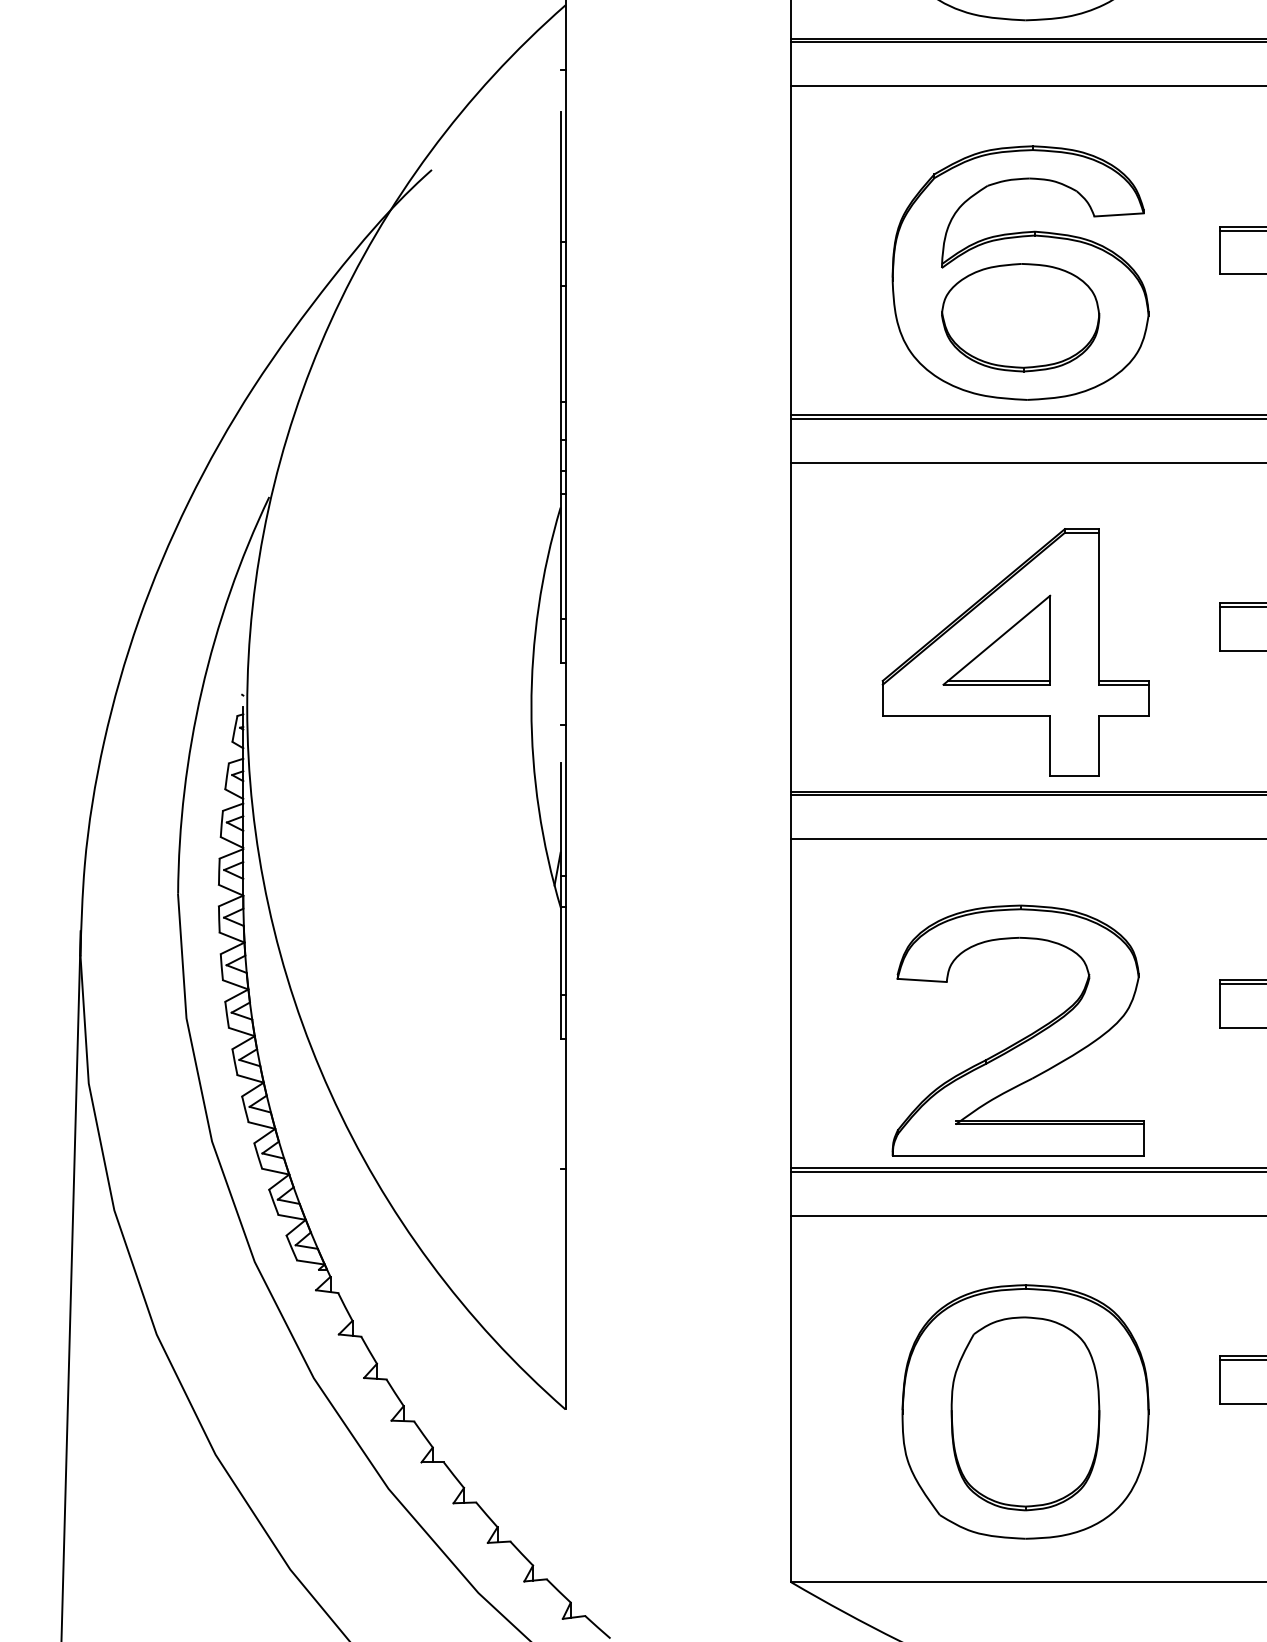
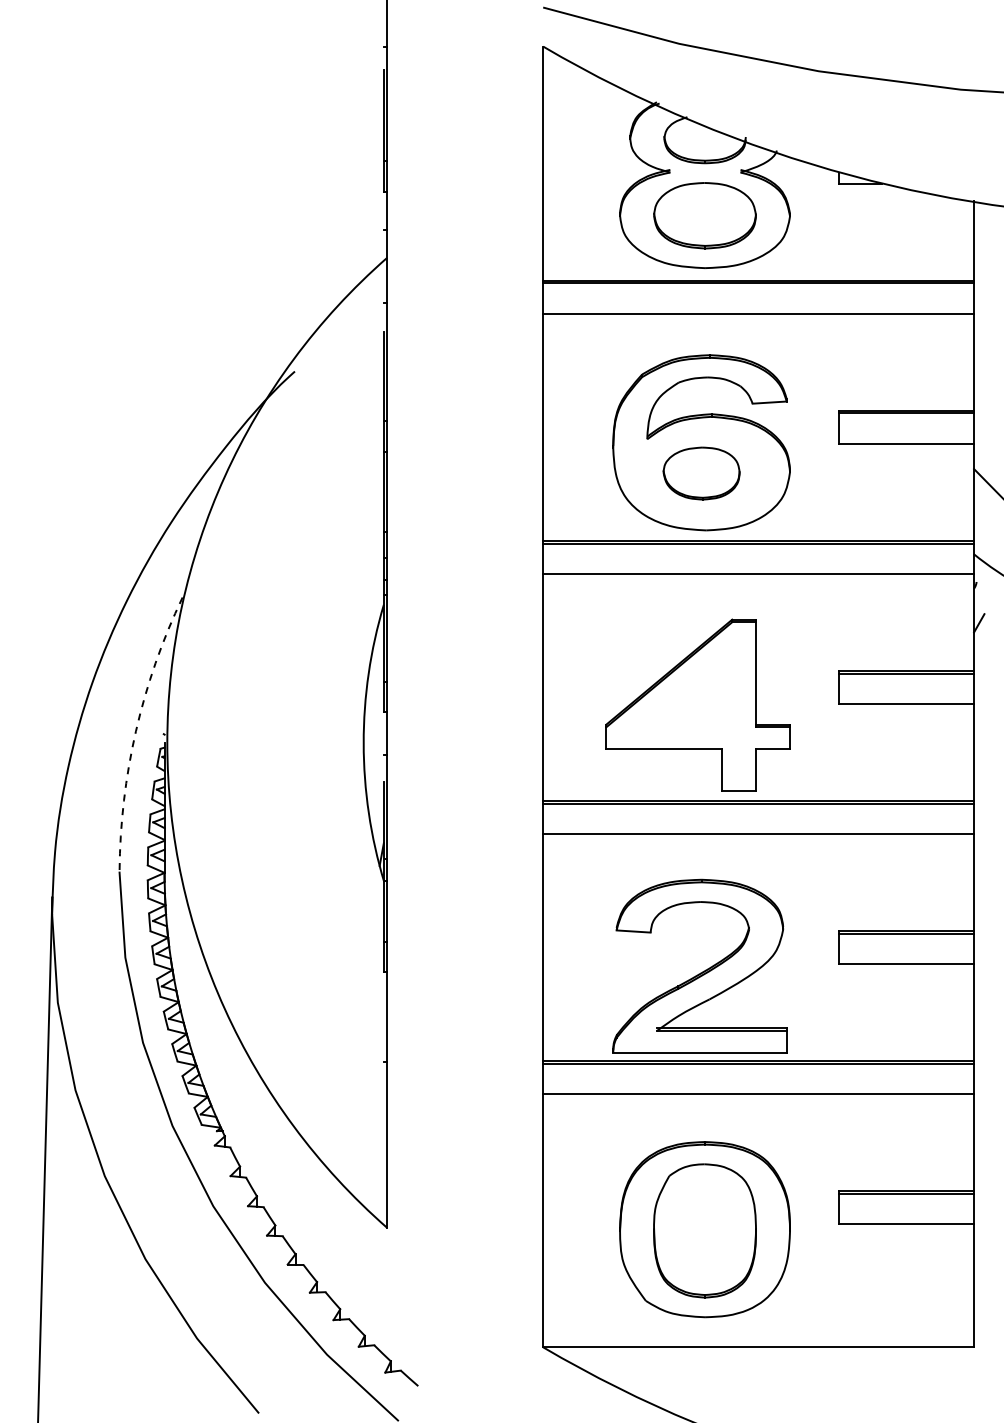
part: (1020, 317) -> (701, 473), size x0.7
part: (997, 640) -> (685, 696), removed
arc: (202, 690) -> (136, 731), solid -> dashed

